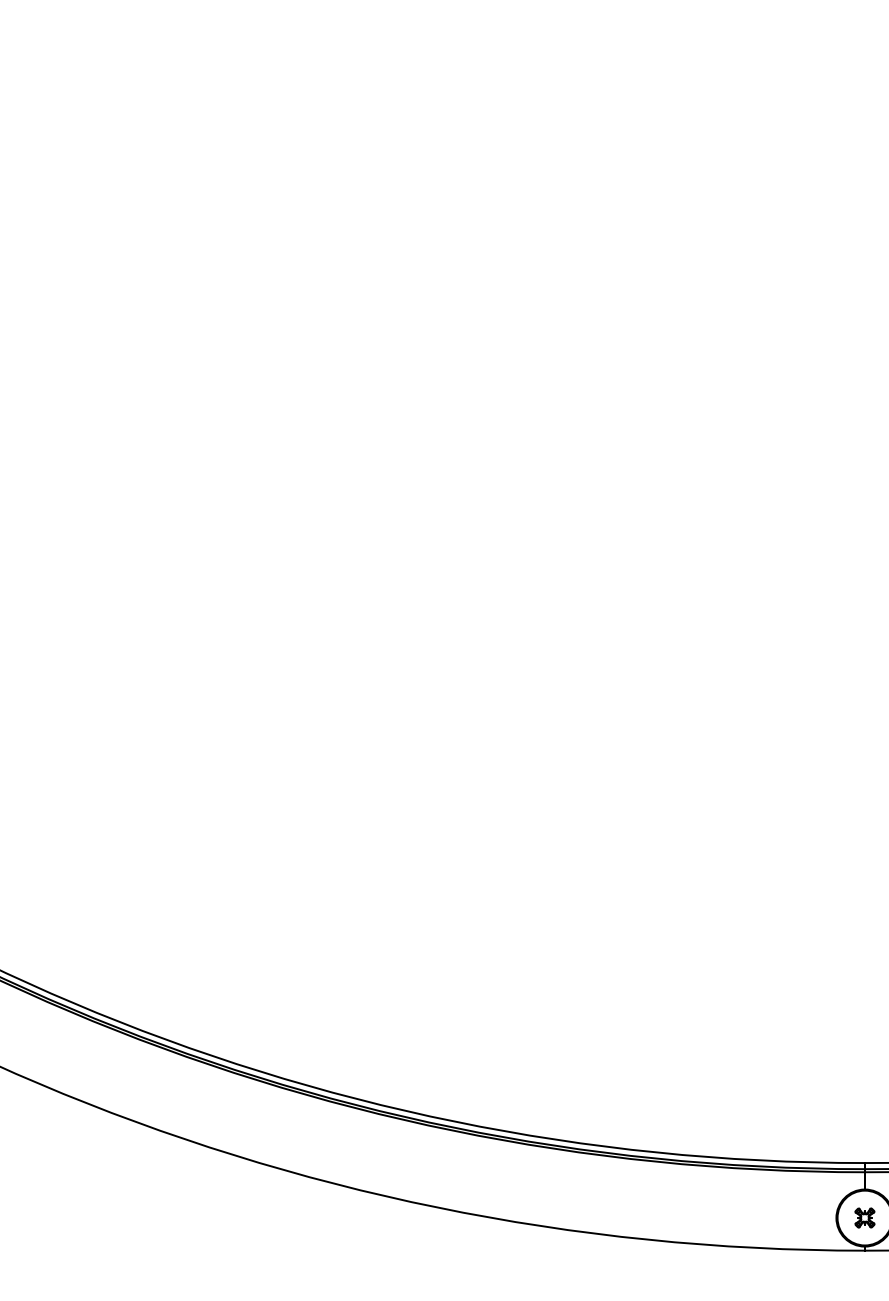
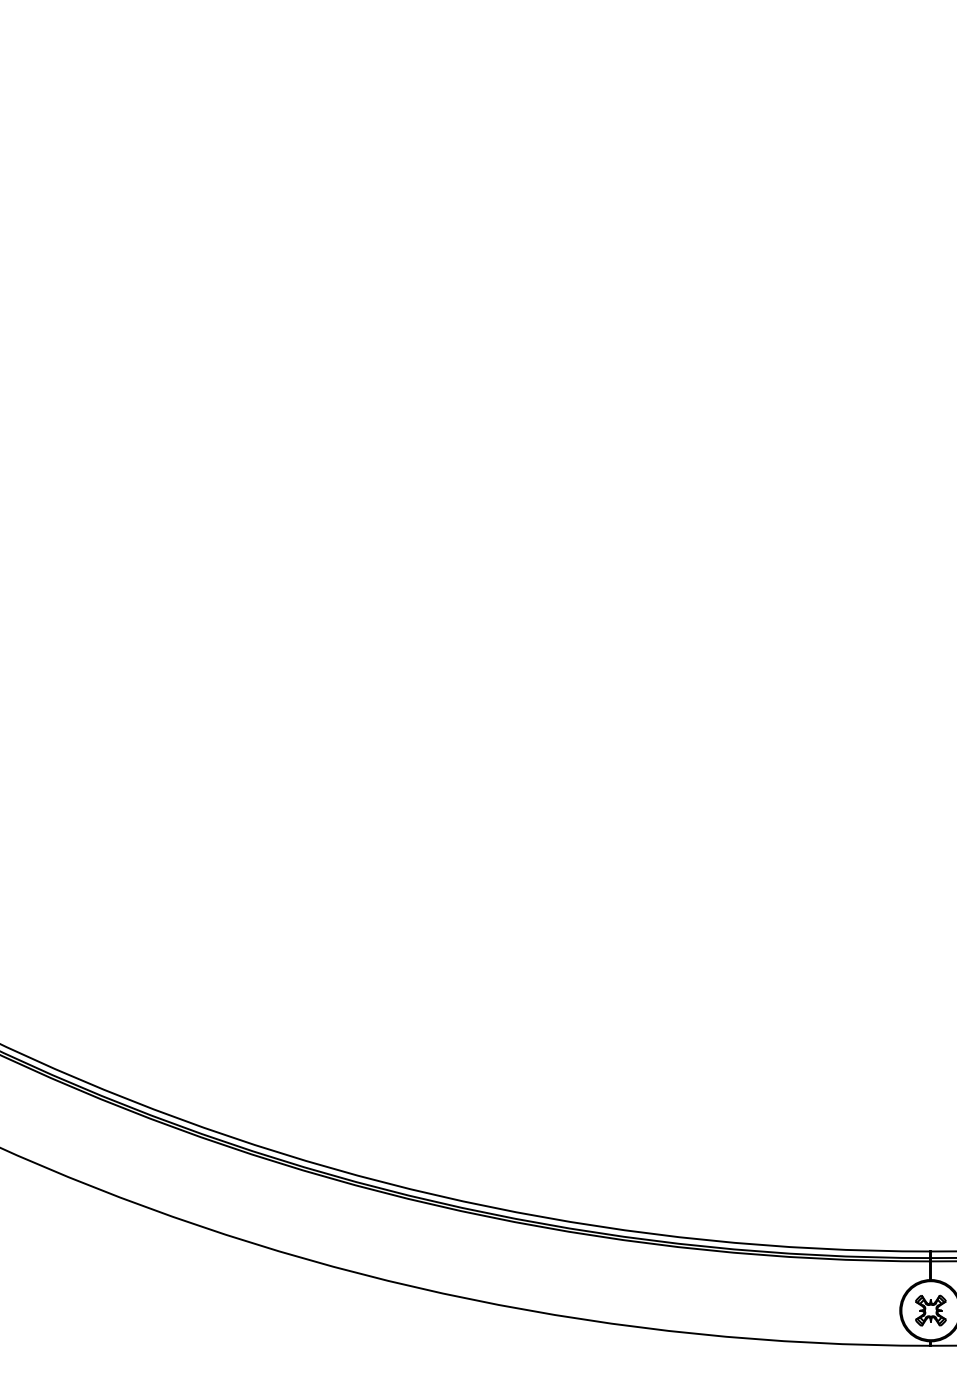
part: (864, 1217) -> (930, 1310), size x1.43

